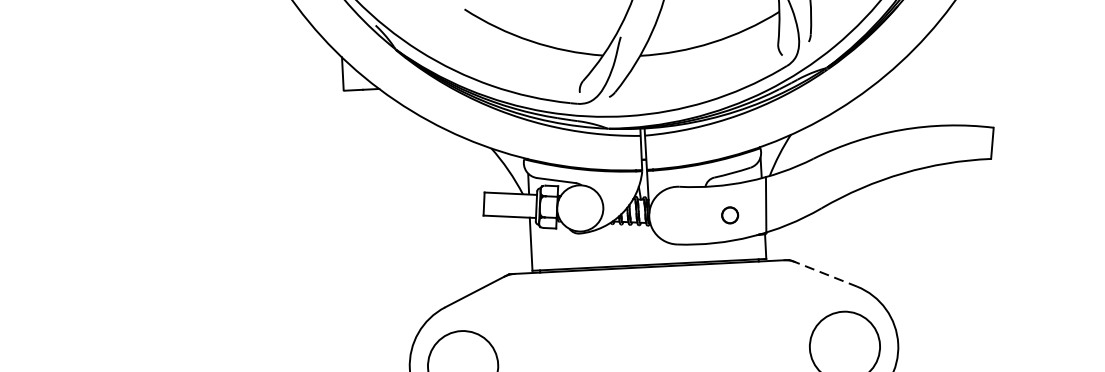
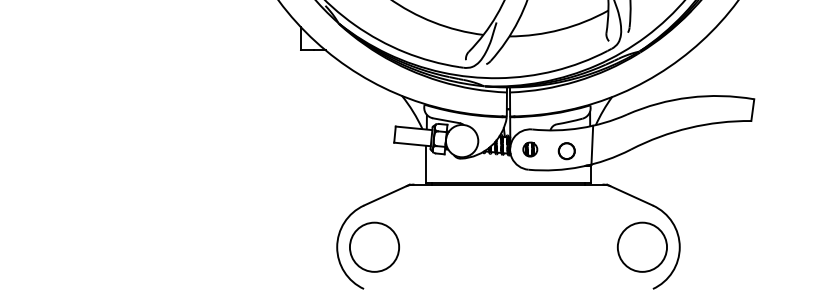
part: (678, 215) -> (530, 149), added
circle: (729, 215) -> (566, 151), size x1.43
line: (824, 273) -> (630, 195), dashed -> solid

